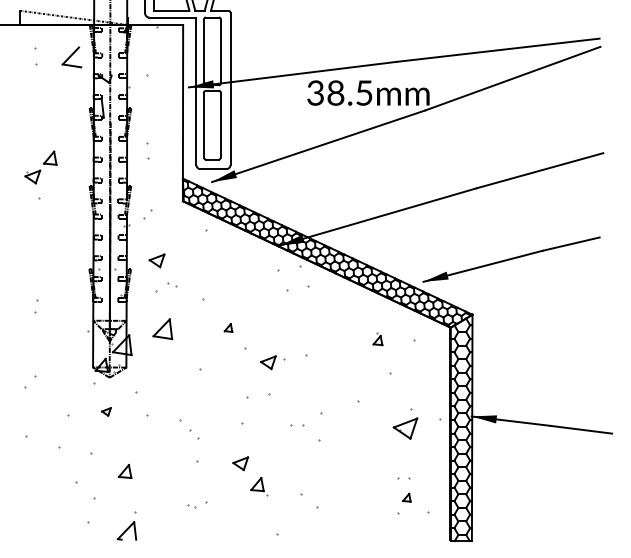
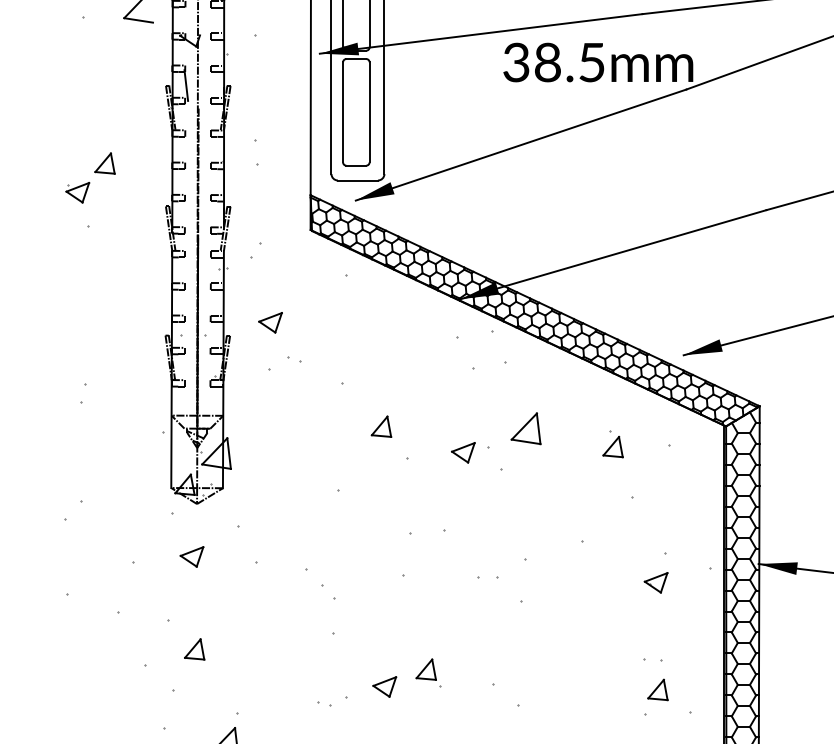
part: (228, 327) -> (381, 426), size x1.67
part: (162, 329) -> (525, 429), moved
part: (377, 339) -> (612, 444), size x1.43
part: (272, 362) -> (469, 452), moved
part: (106, 411) -> (192, 556), size x1.67
part: (405, 428) -> (655, 582), size x0.62
part: (240, 463) -> (384, 686), moved
part: (124, 471) -> (193, 649), moved
part: (406, 497) -> (657, 689), size x1.67

